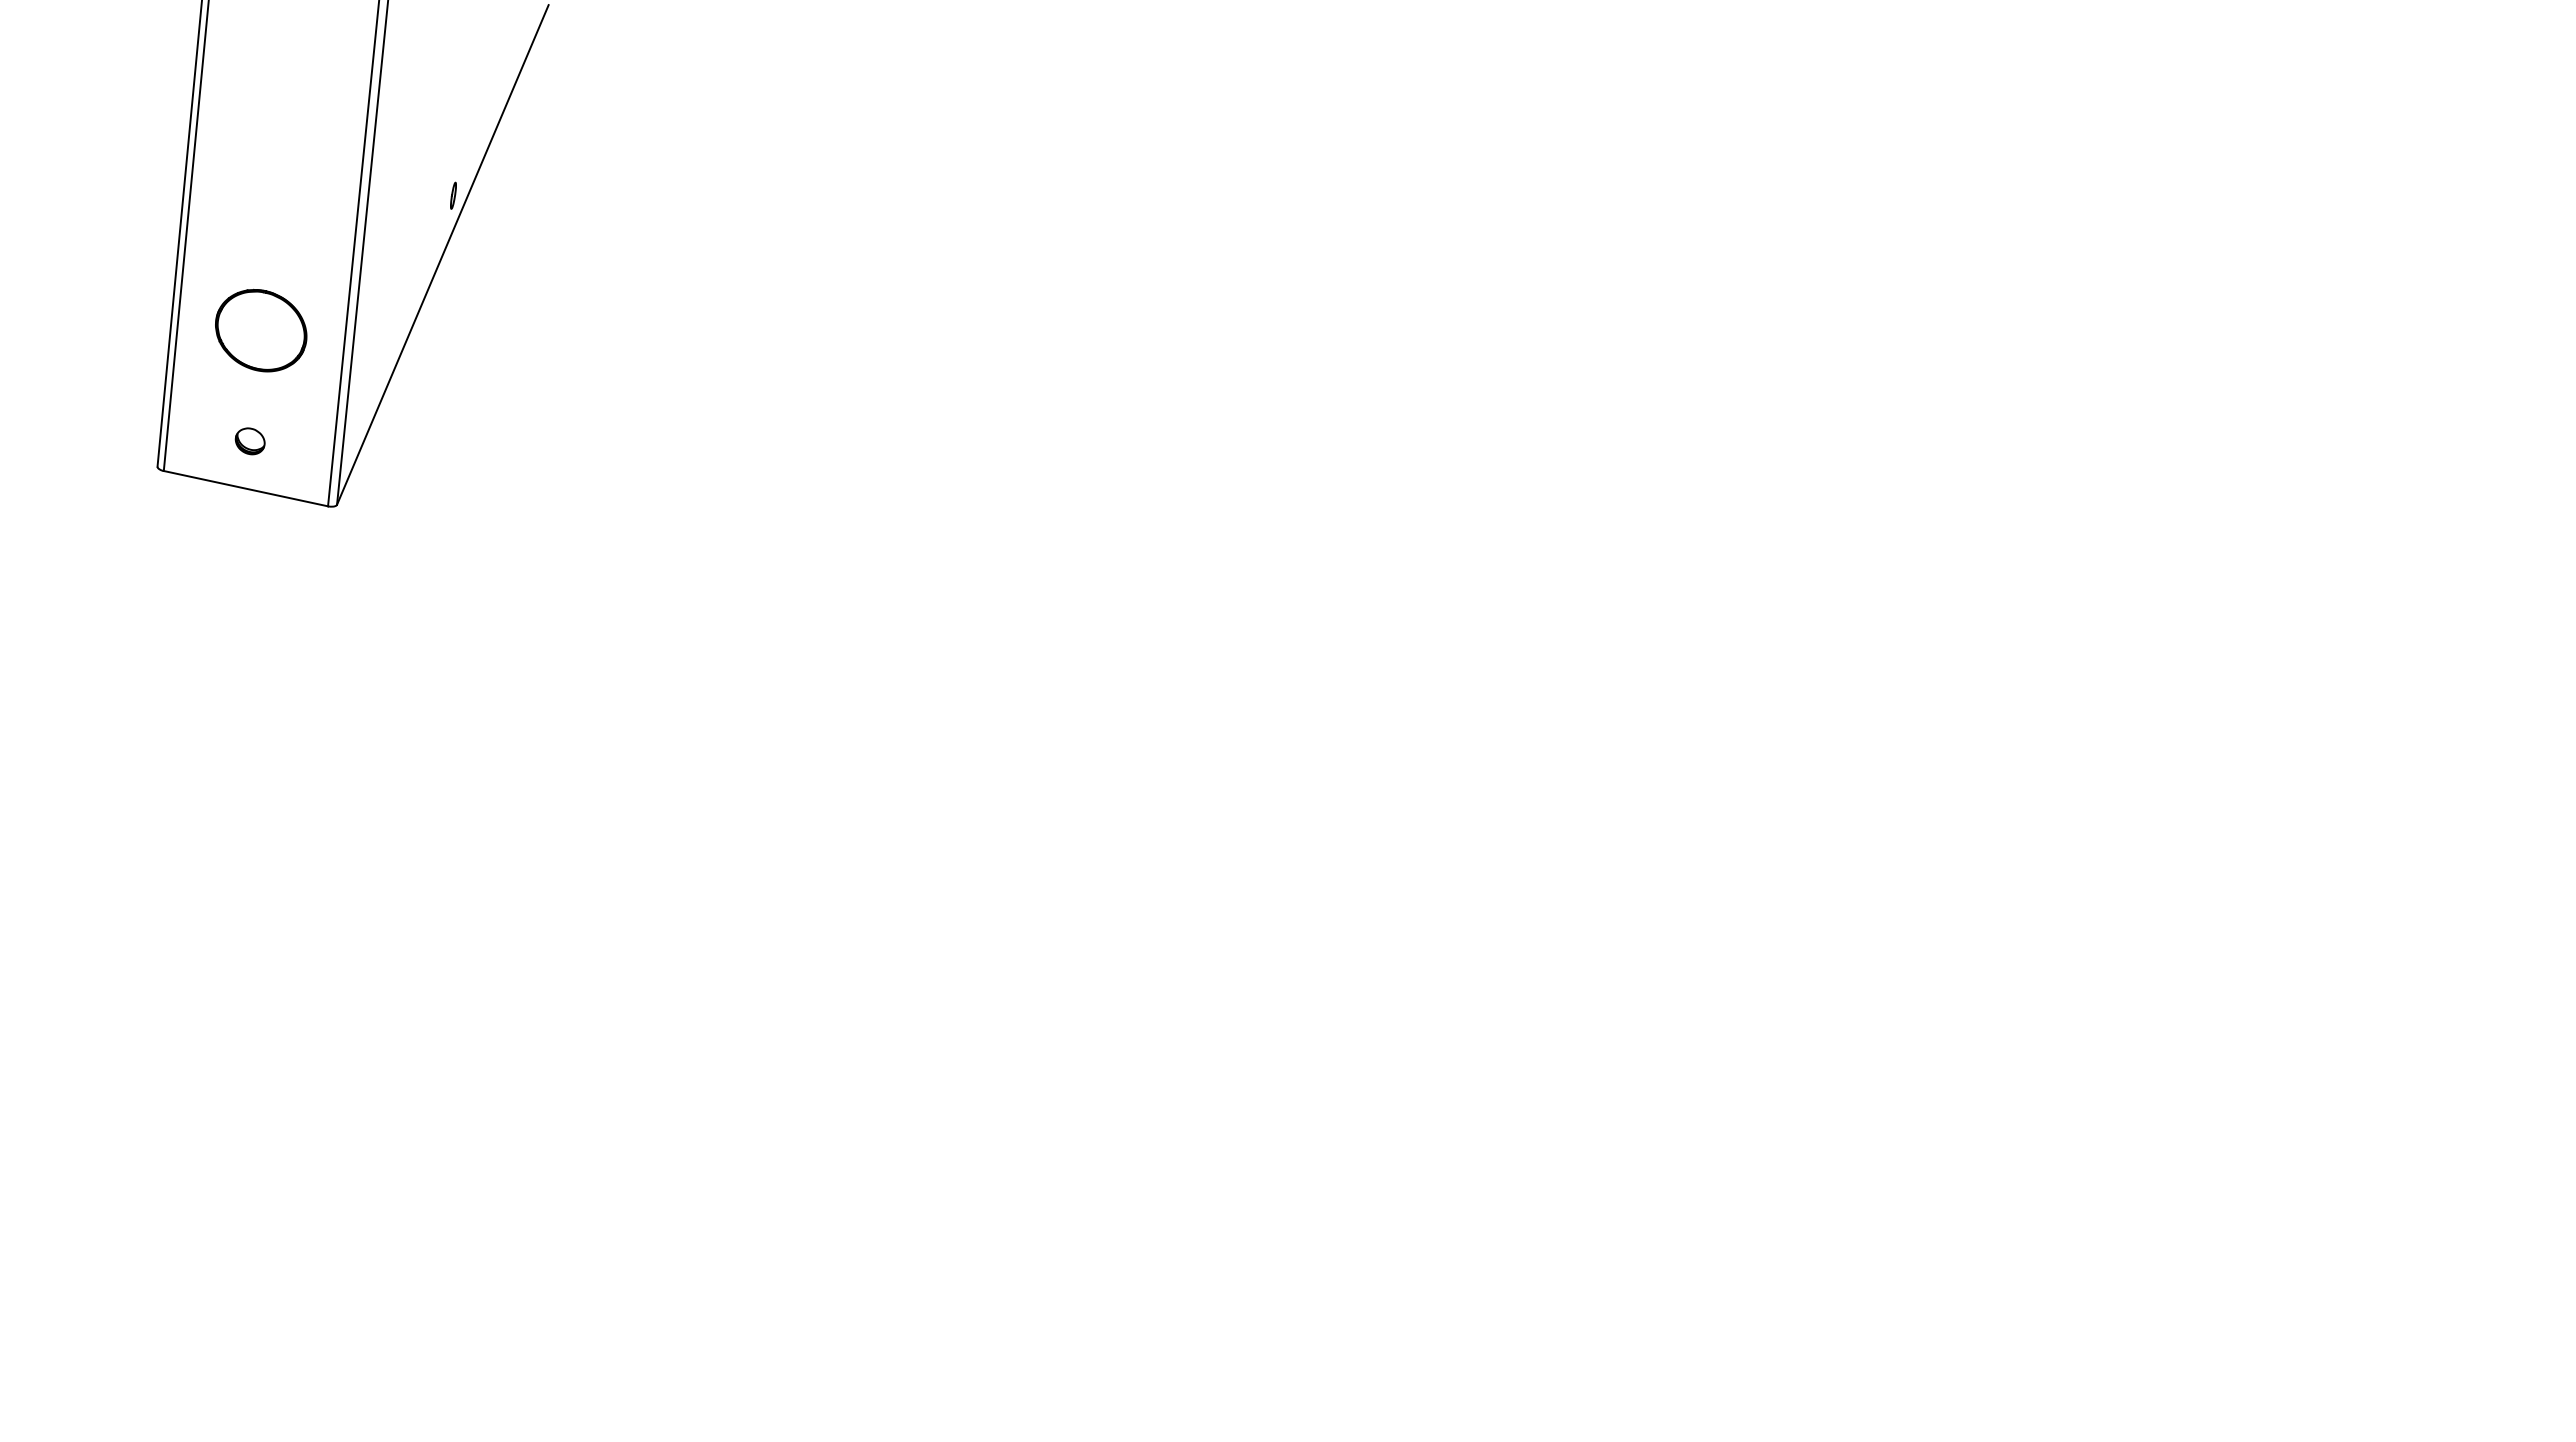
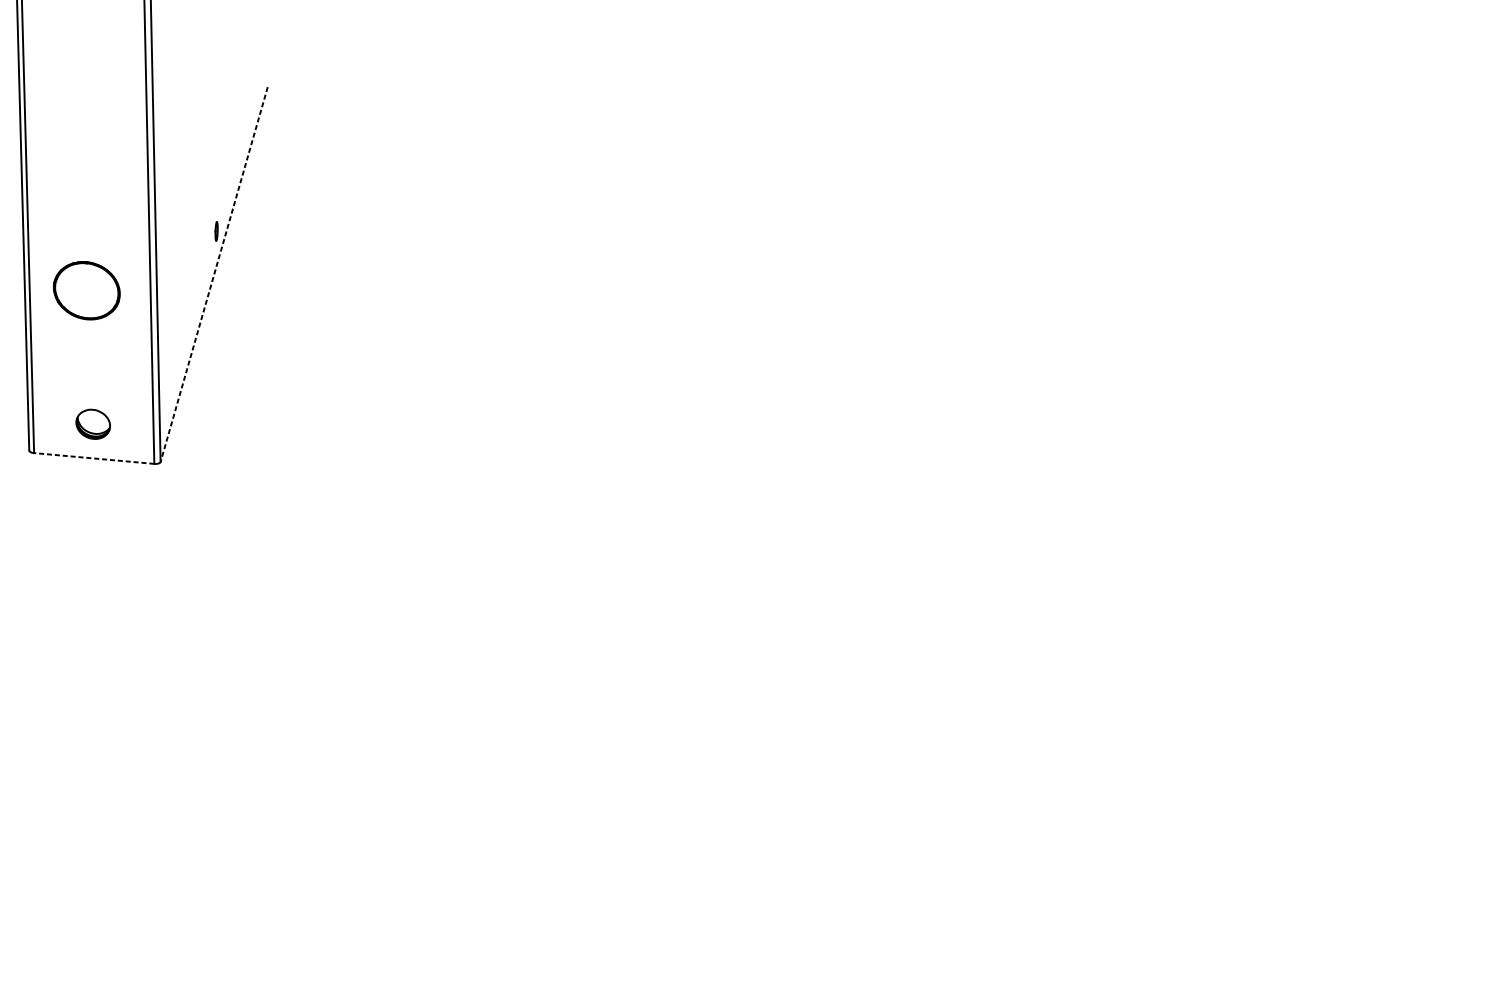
line: (442, 255) -> (213, 275), solid -> dashed
part: (261, 330) -> (87, 290), moved
part: (249, 441) -> (92, 424), size x1.6
line: (245, 488) -> (93, 458), solid -> dashed

